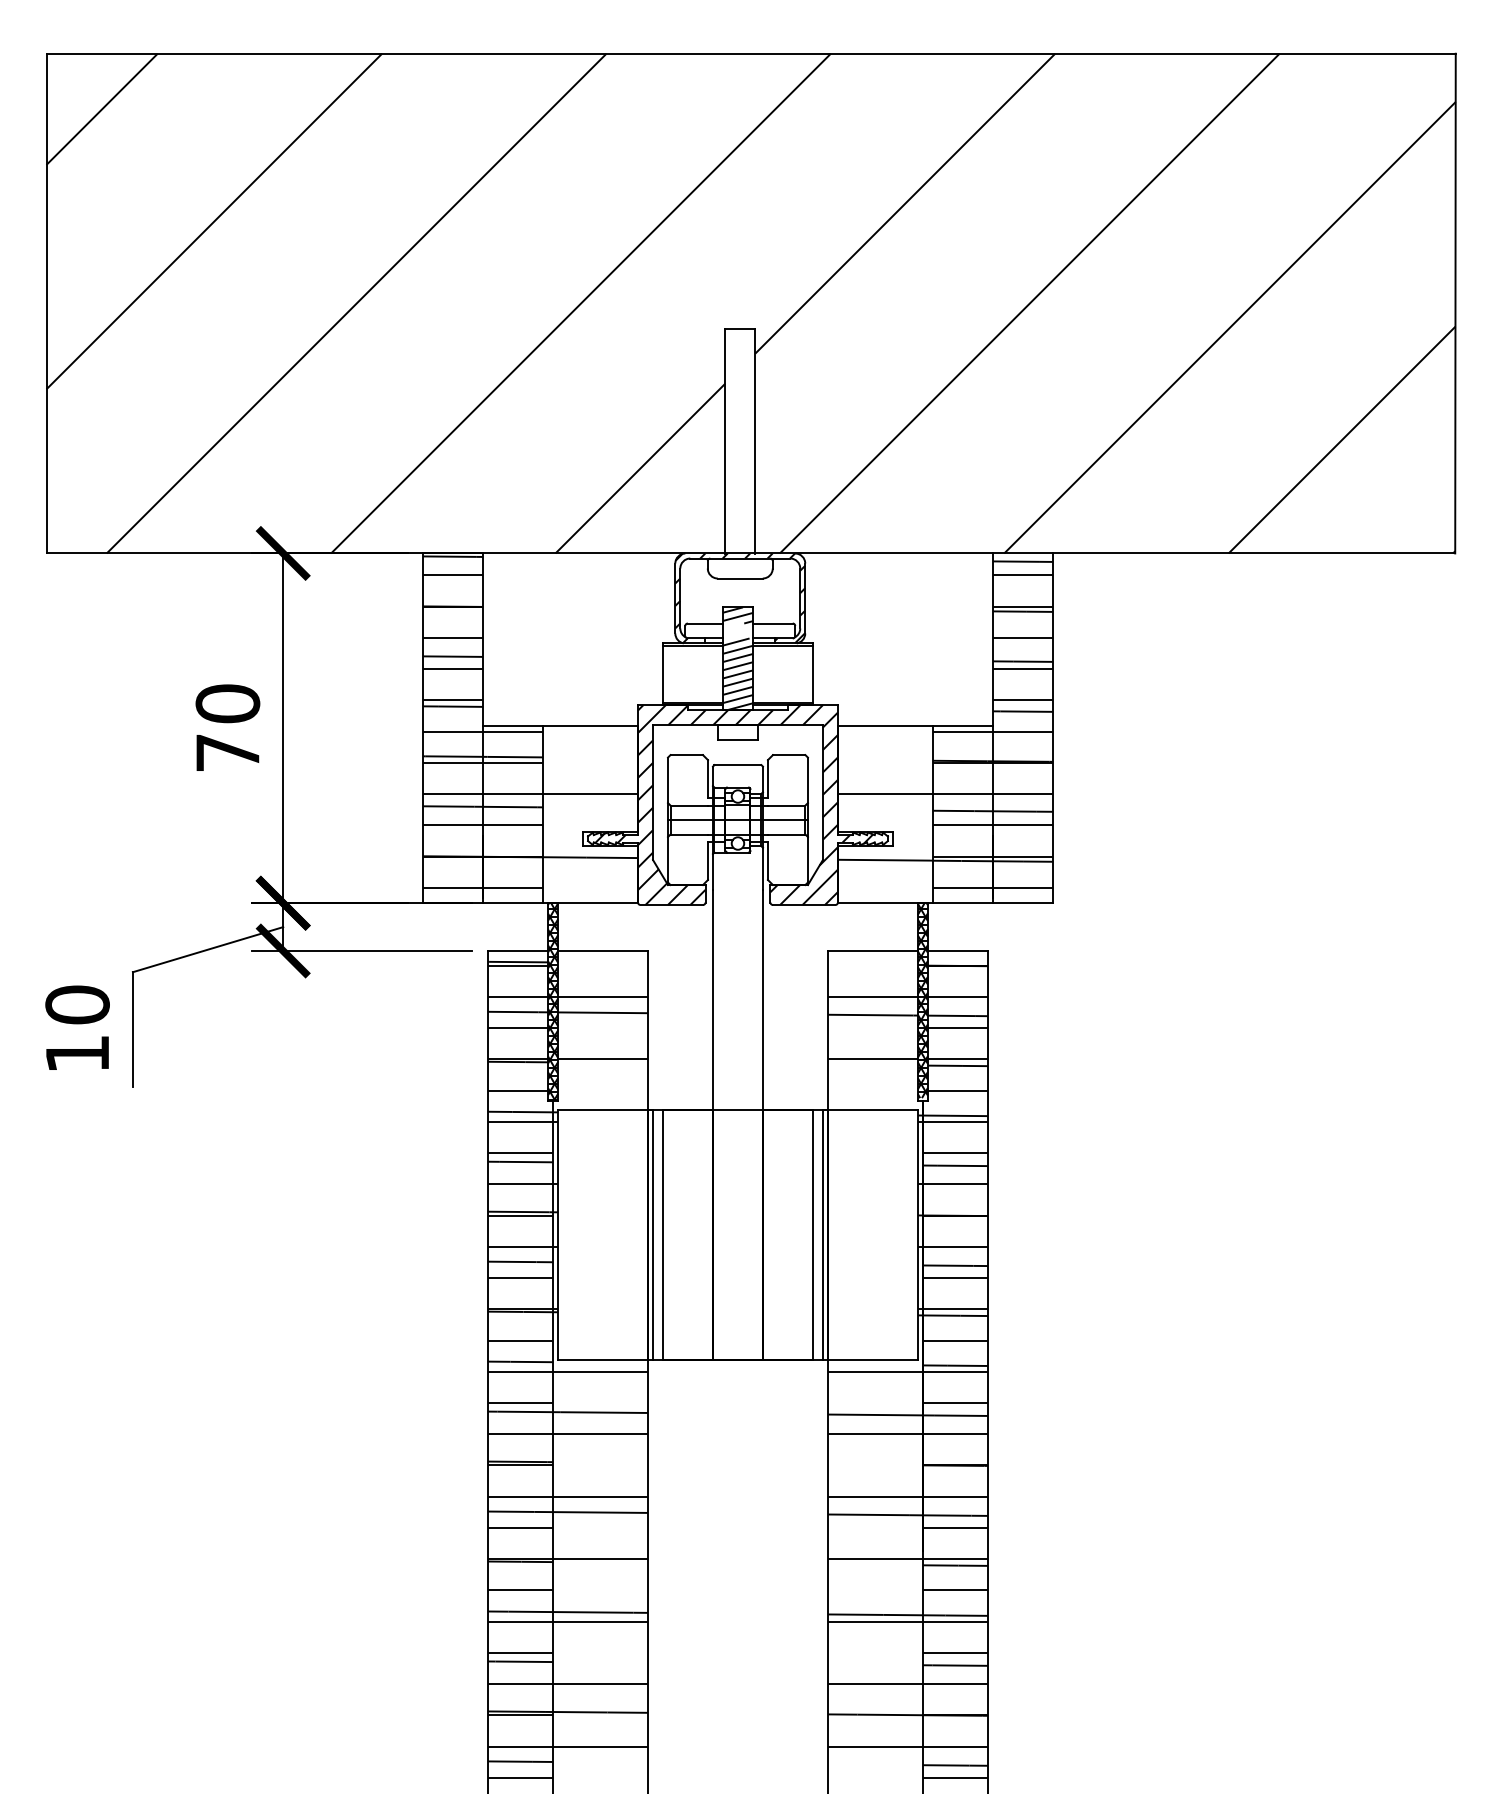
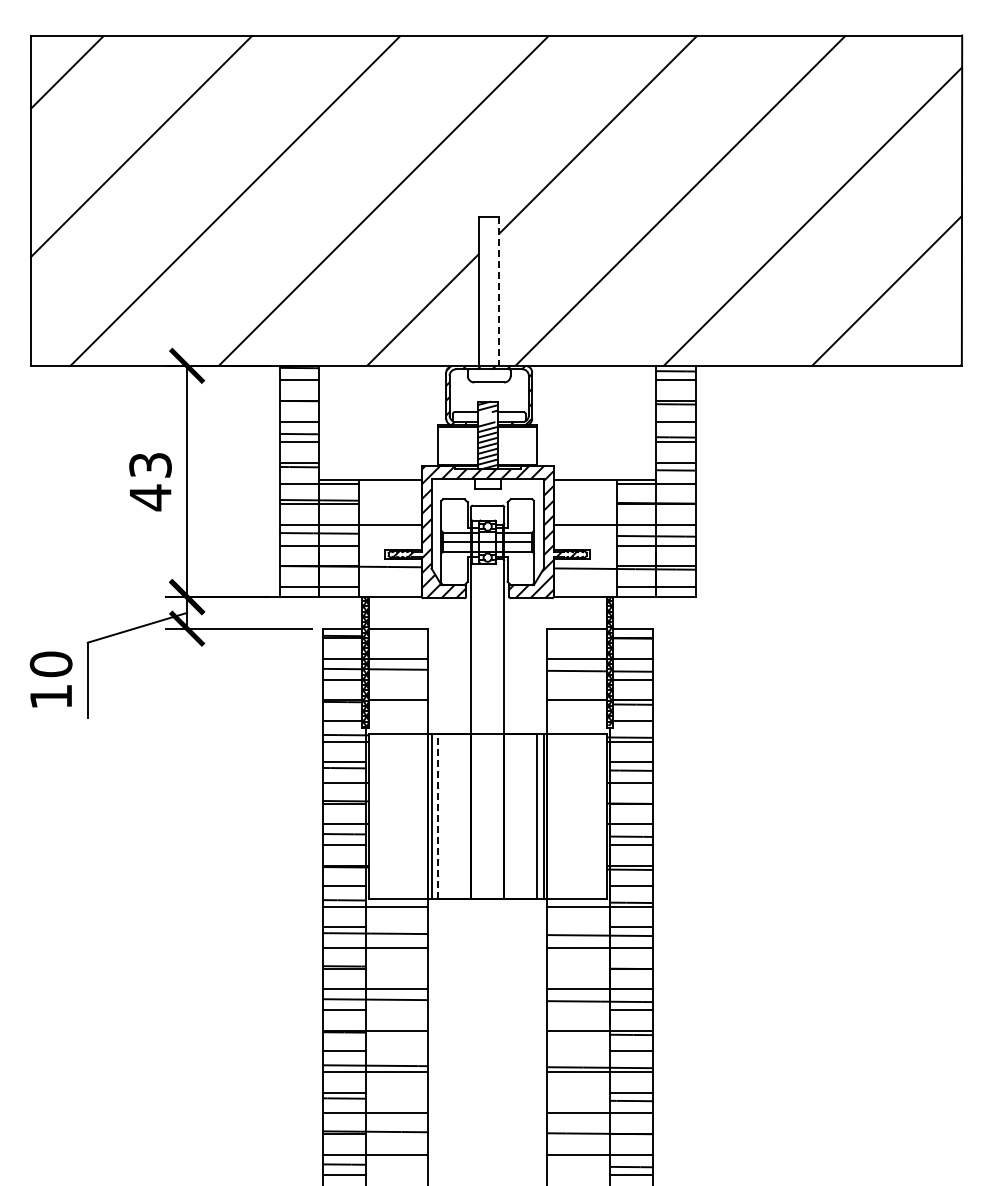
line: (755, 442) -> (499, 292), solid -> dashed
text: (227, 728) -> (150, 481), 70 -> 43
line: (663, 1235) -> (438, 816), solid -> dashed

